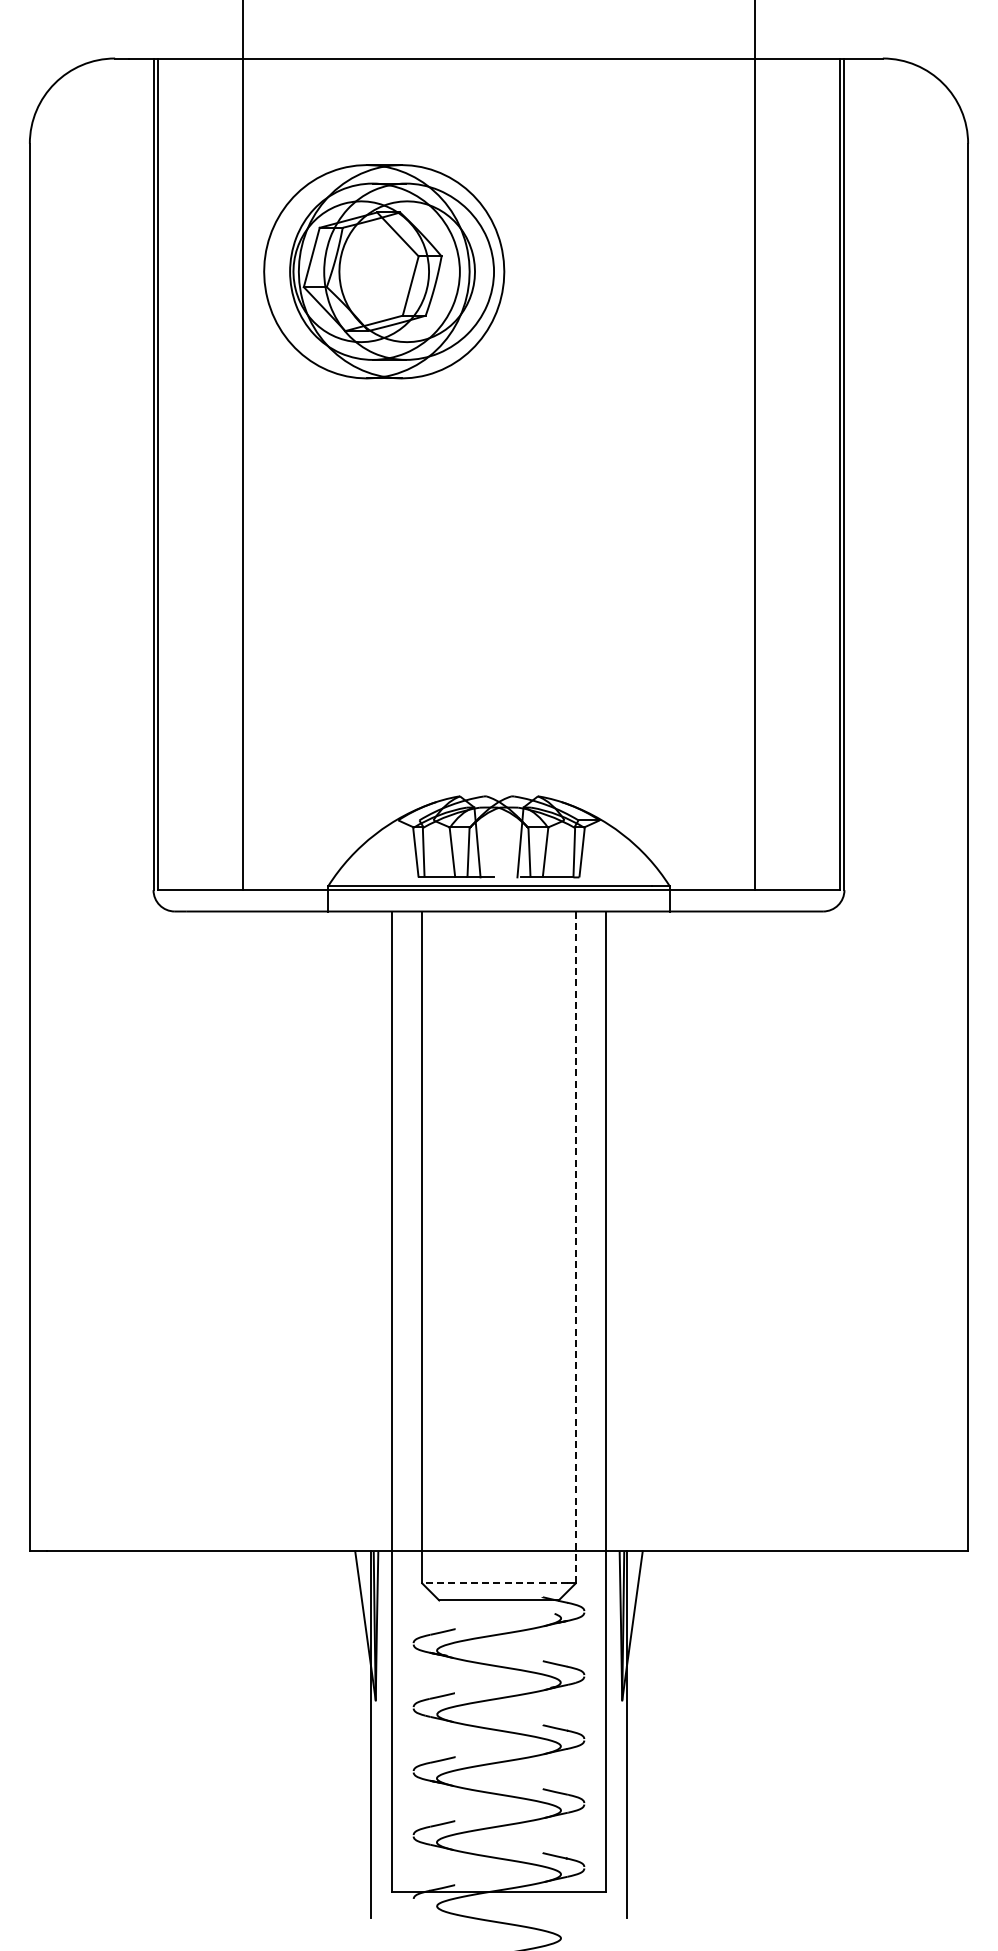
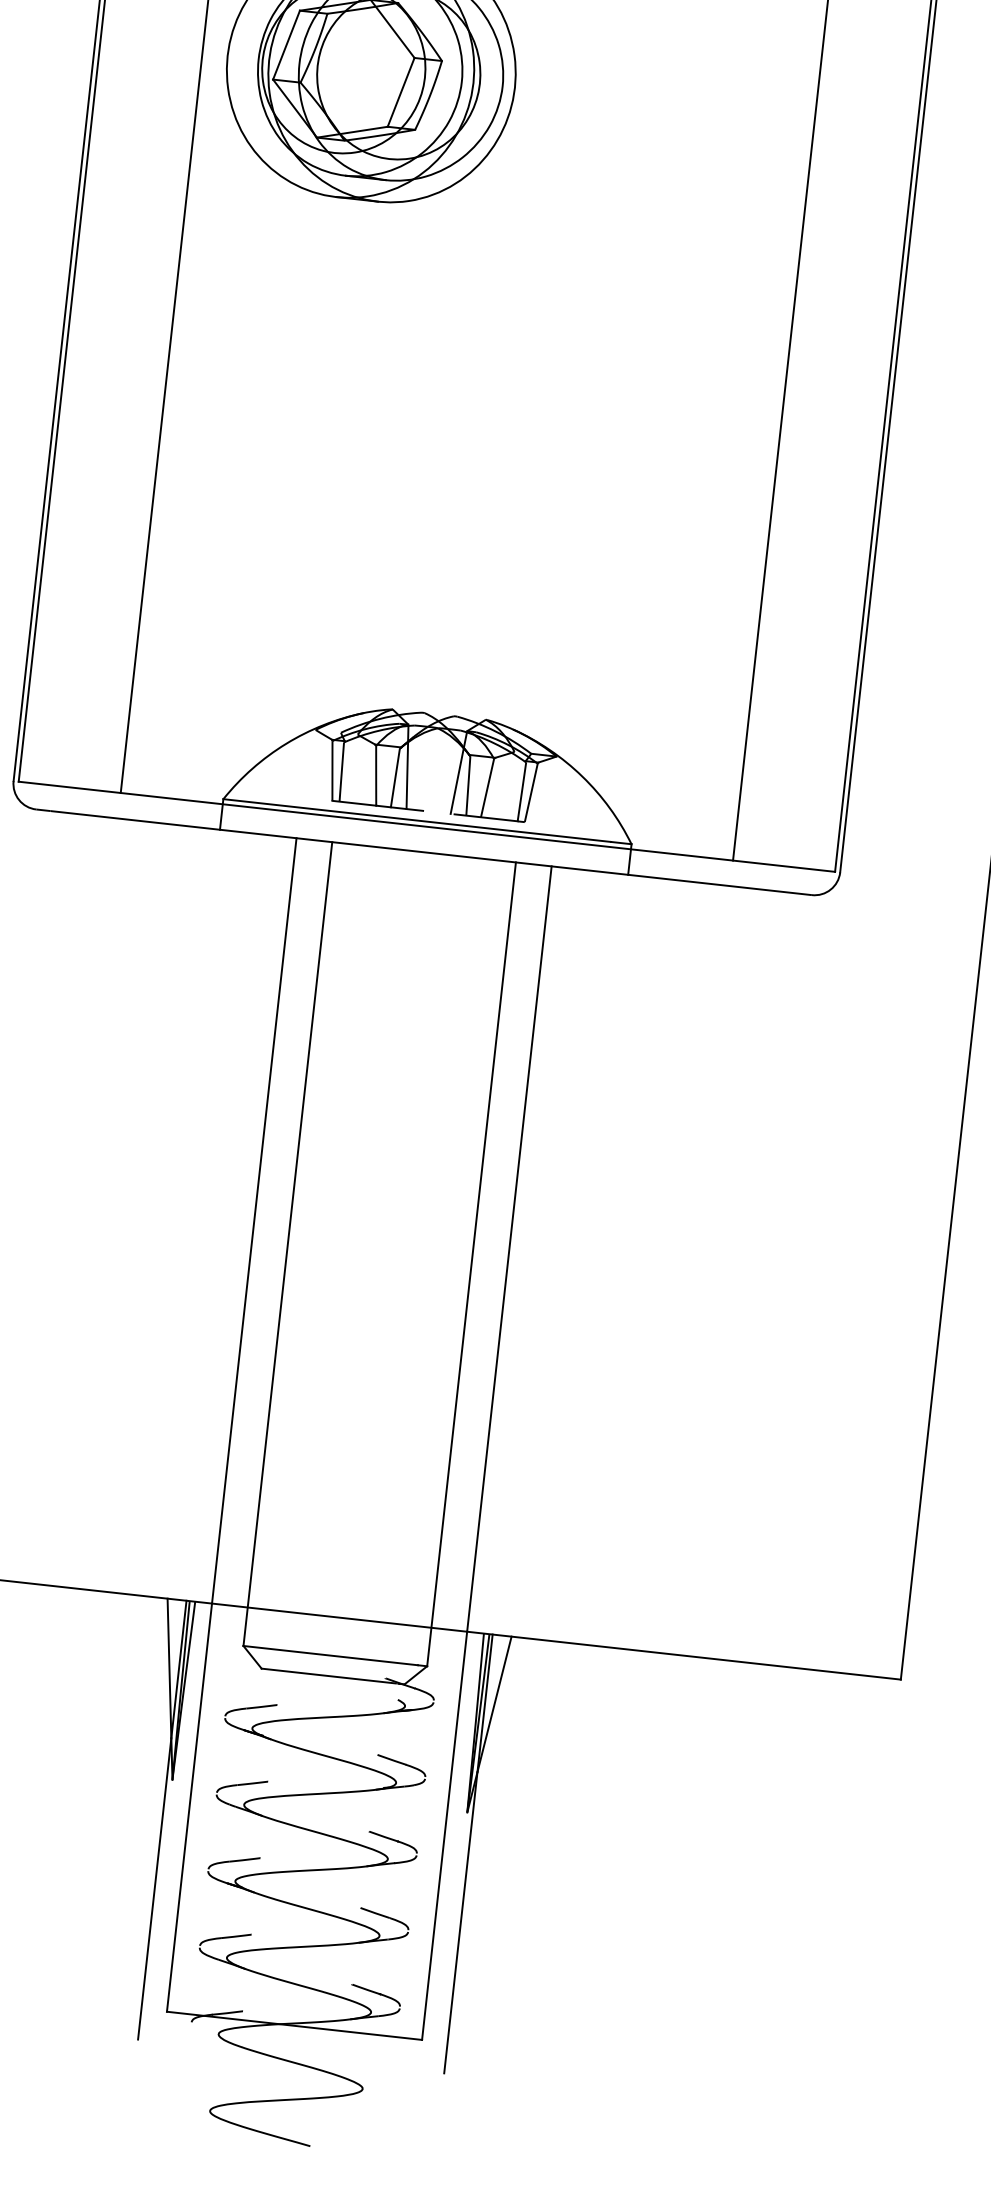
line: (575, 1247) -> (471, 1264), dashed -> solid
line: (495, 1583) -> (331, 1655), dashed -> solid

